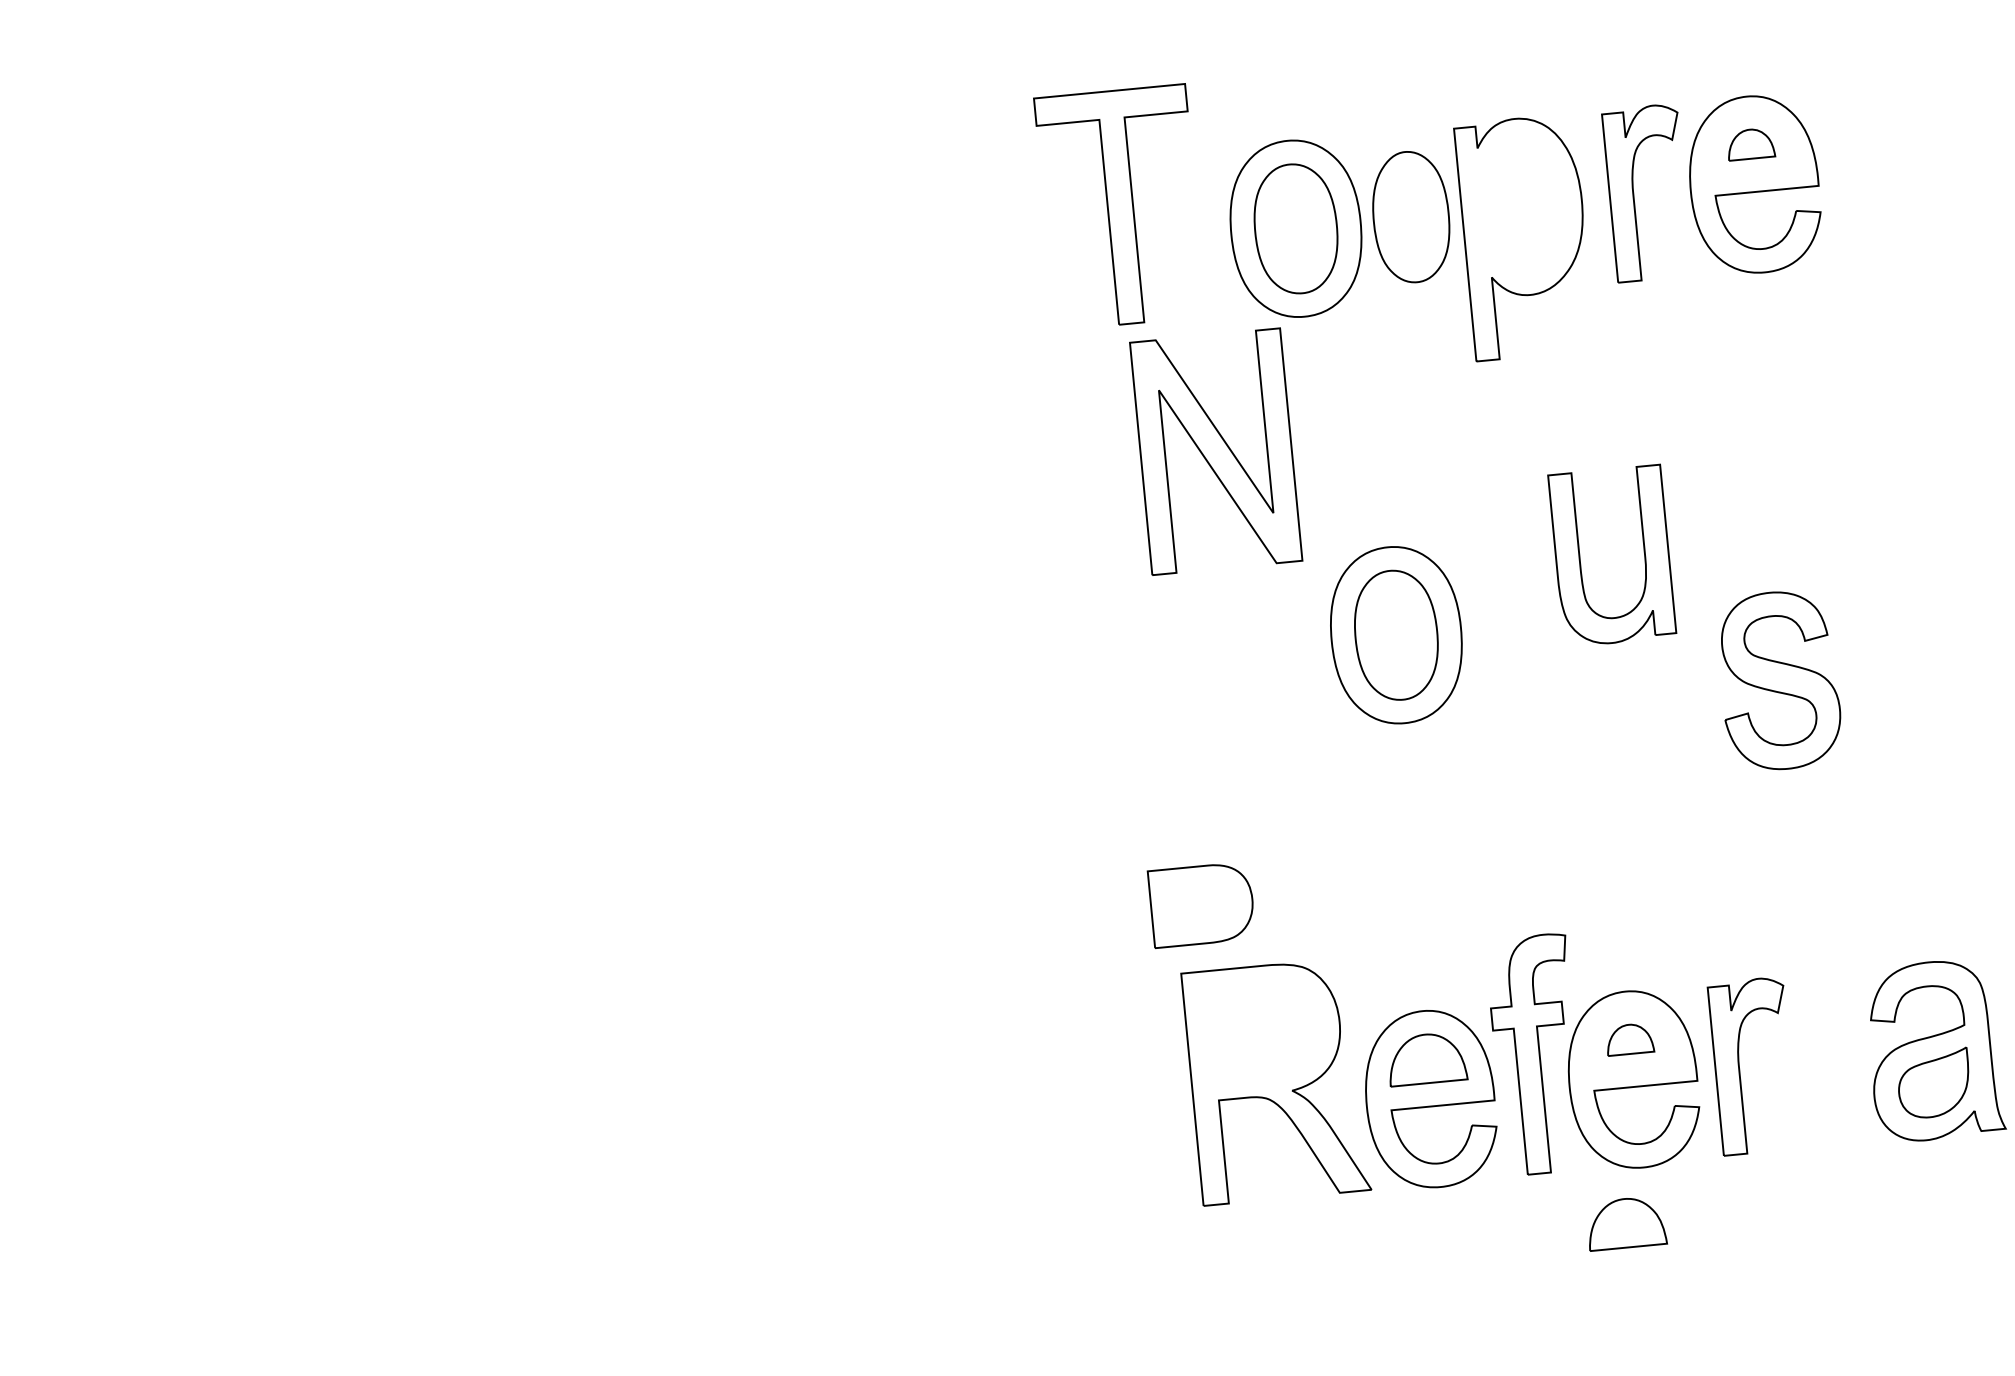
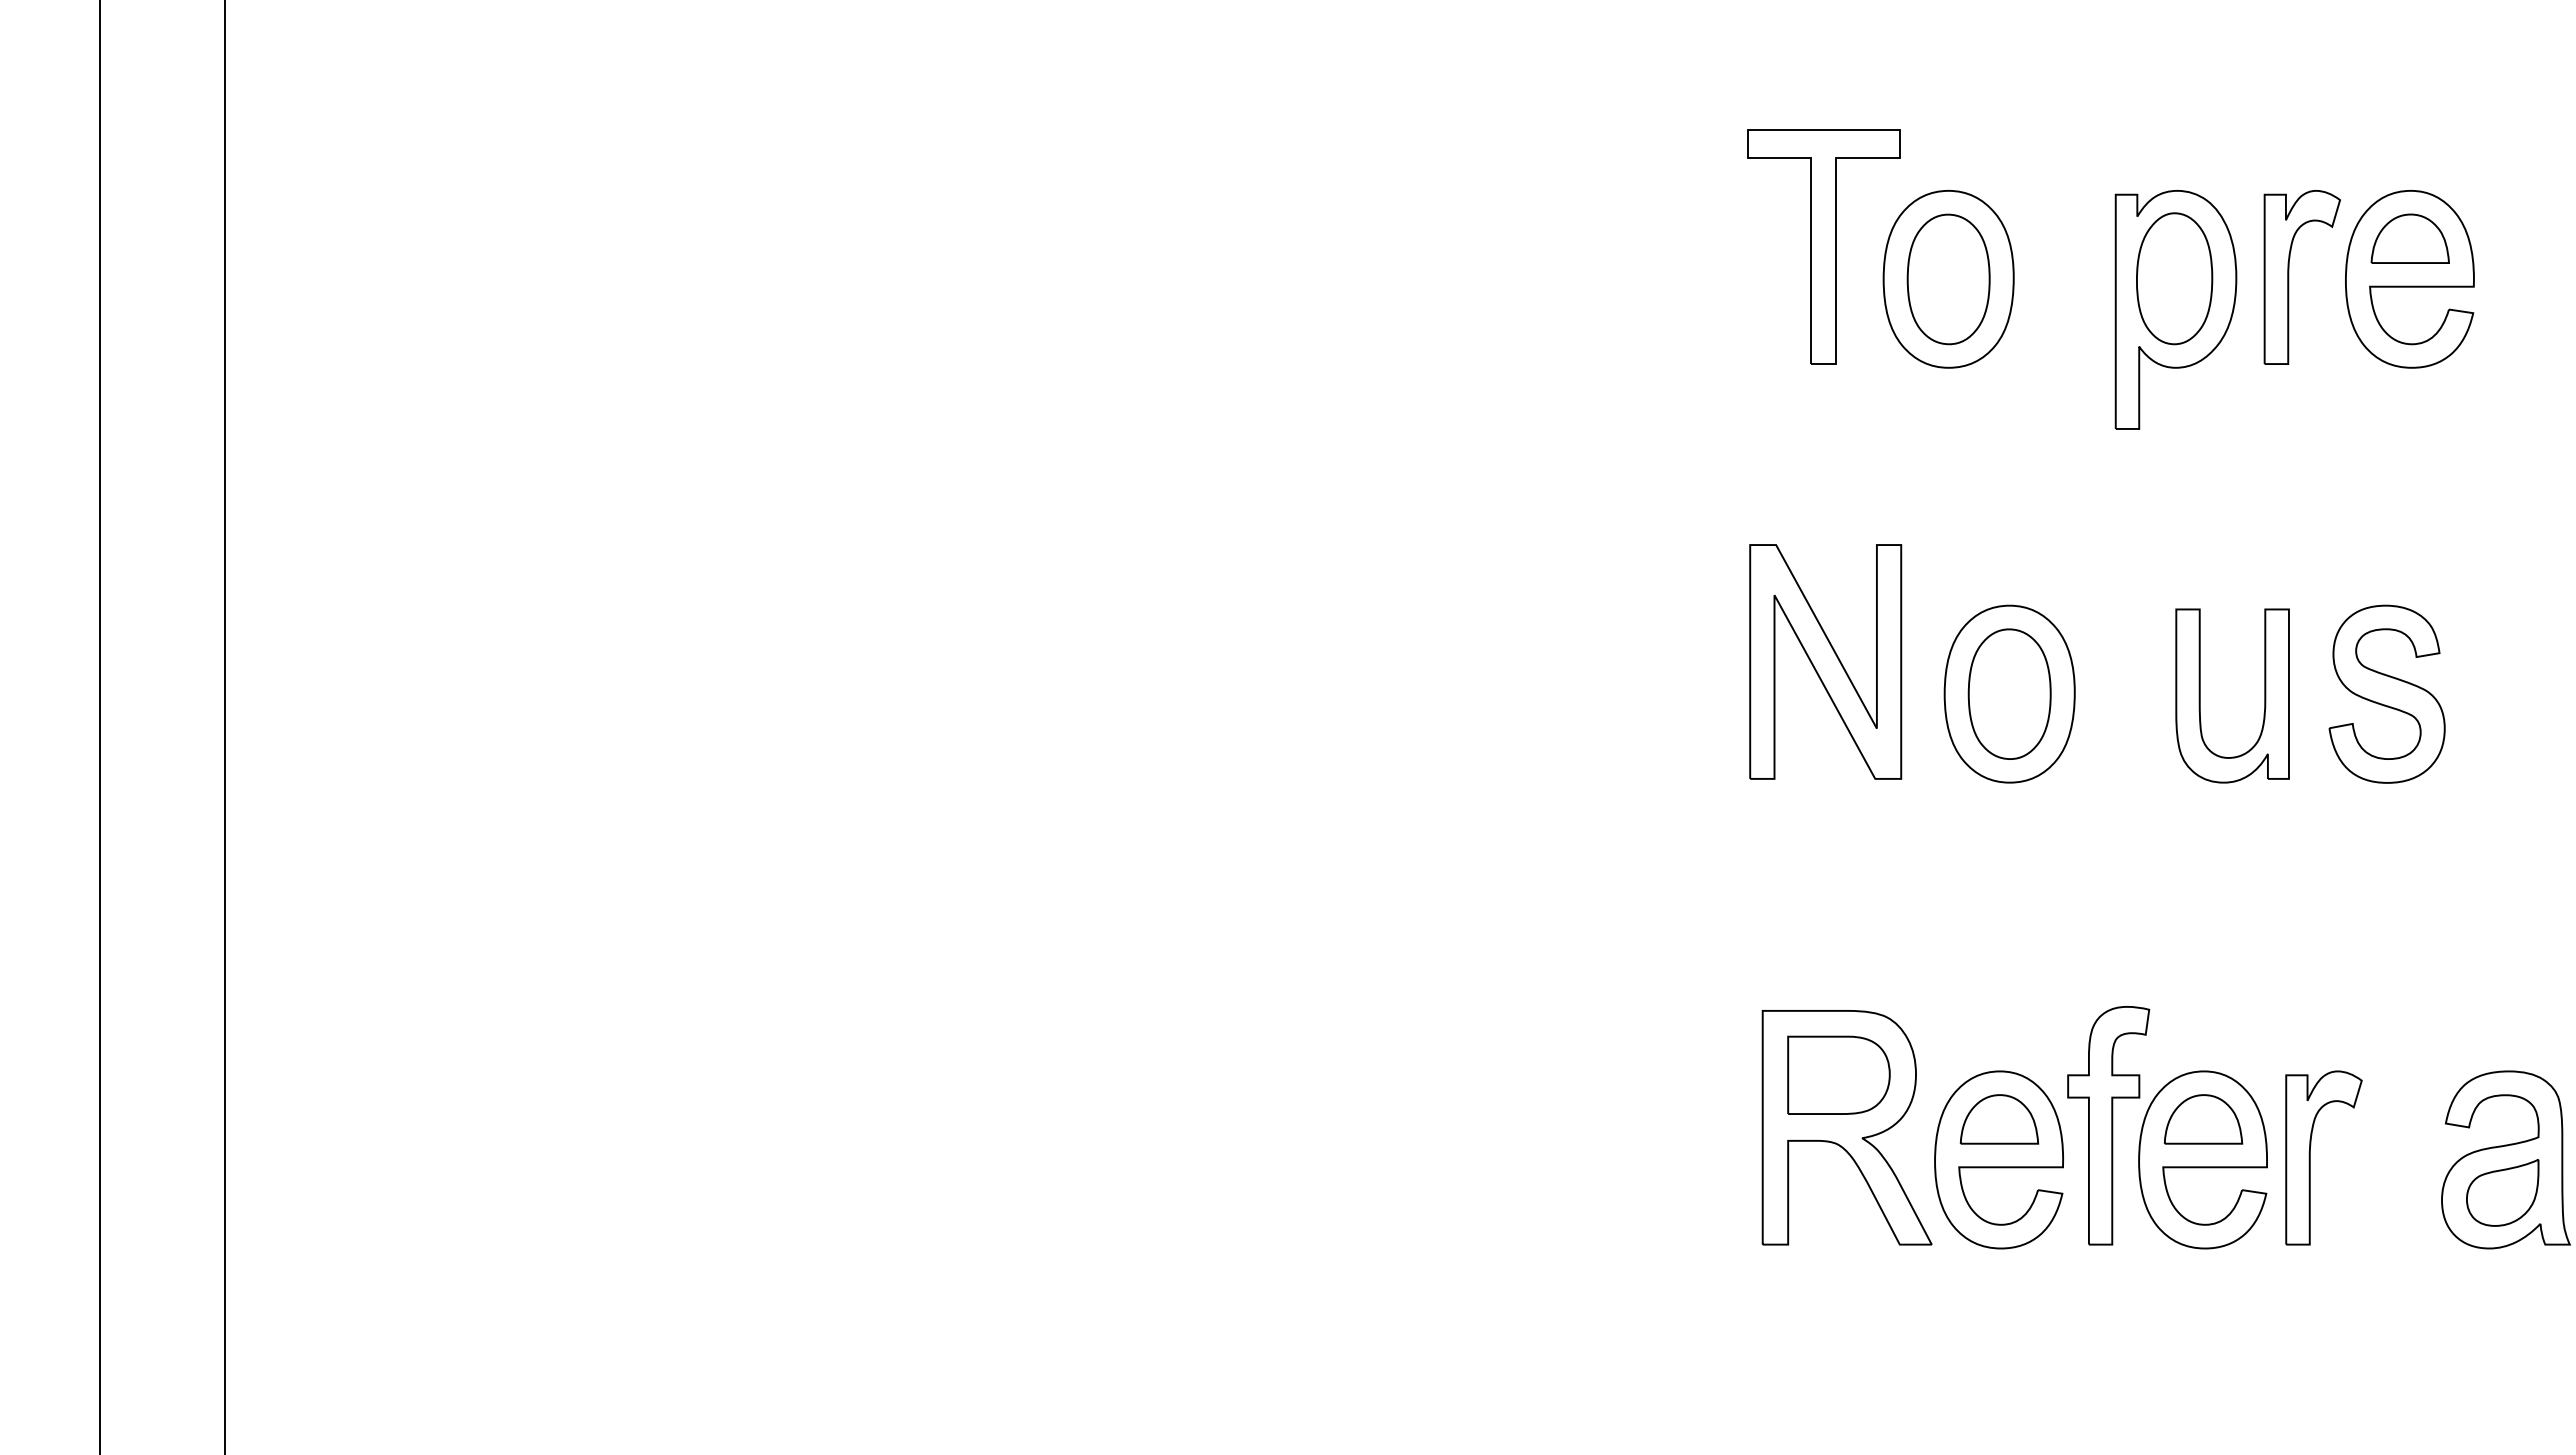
part: (1750, 144) -> (2409, 238), size x1.67
part: (1120, 206) -> (1823, 246), moved
part: (1411, 216) -> (2174, 278), moved
part: (1215, 451) -> (1825, 661), moved
part: (1580, 558) -> (2200, 695), moved
part: (1778, 680) -> (2386, 693), moved
part: (1201, 904) -> (1838, 1074), moved
part: (1629, 1039) -> (2203, 1119), size x1.67
part: (1626, 1223) -> (2182, 1302), removed

